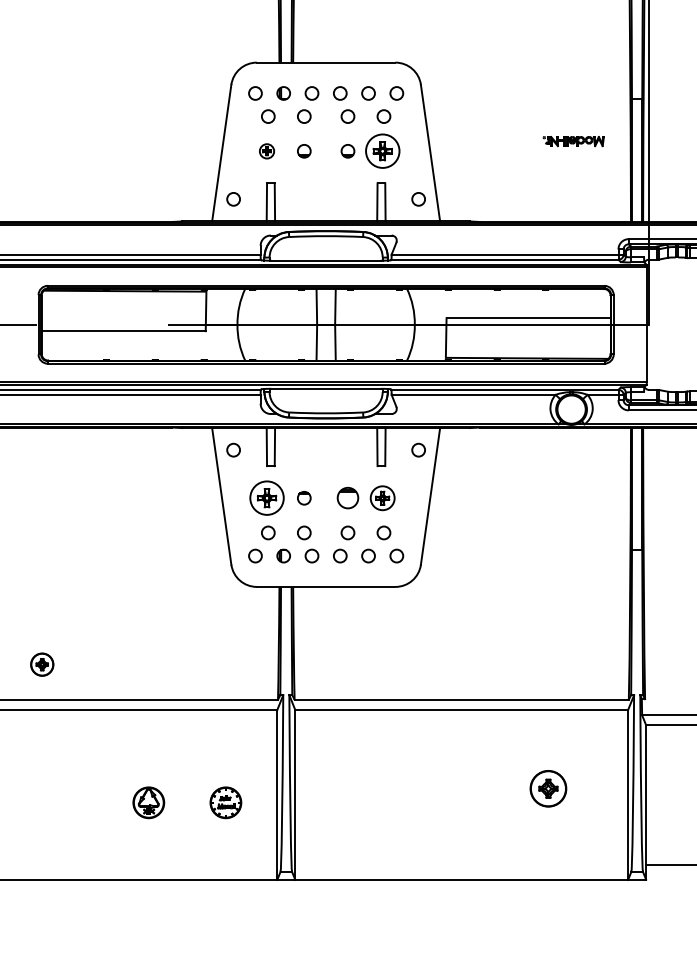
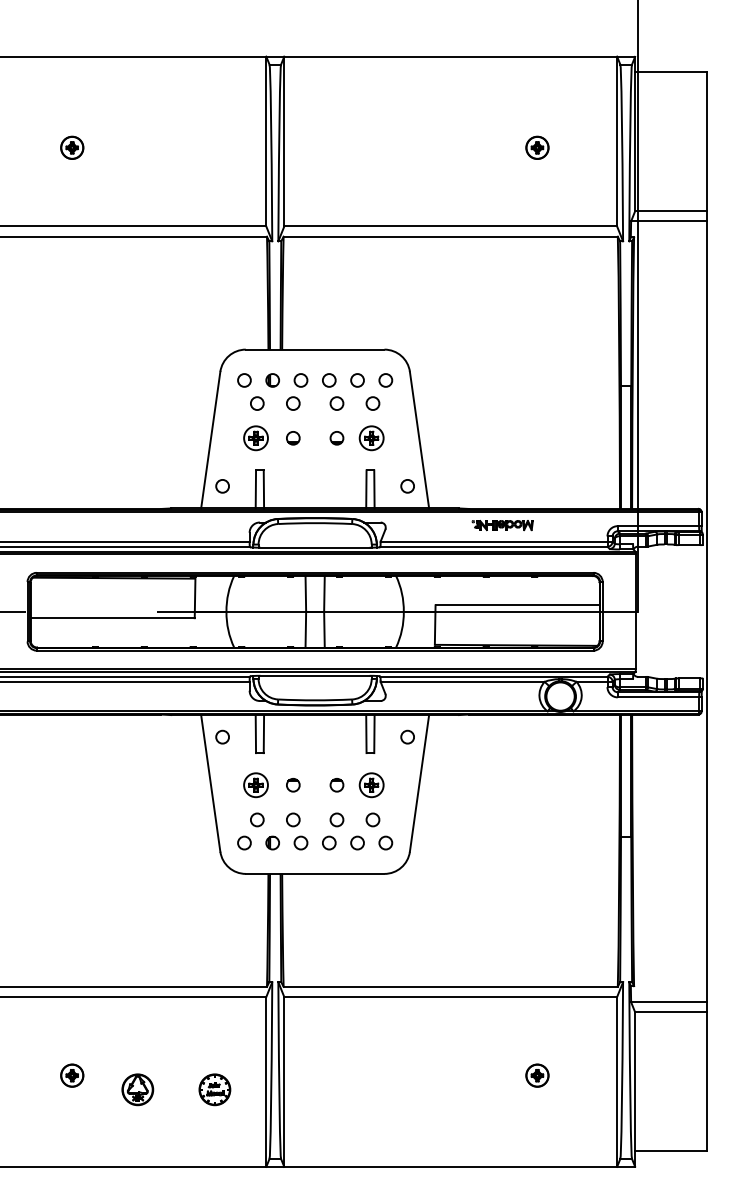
part: (573, 141) -> (502, 525), moved
part: (266, 151) -> (255, 438), size x1.67
part: (382, 151) -> (371, 438), size x0.71
part: (266, 498) -> (255, 785), size x0.71
part: (347, 498) -> (336, 785), size x0.62
part: (42, 664) -> (72, 1075), moved
part: (548, 788) -> (537, 1075), size x0.62

